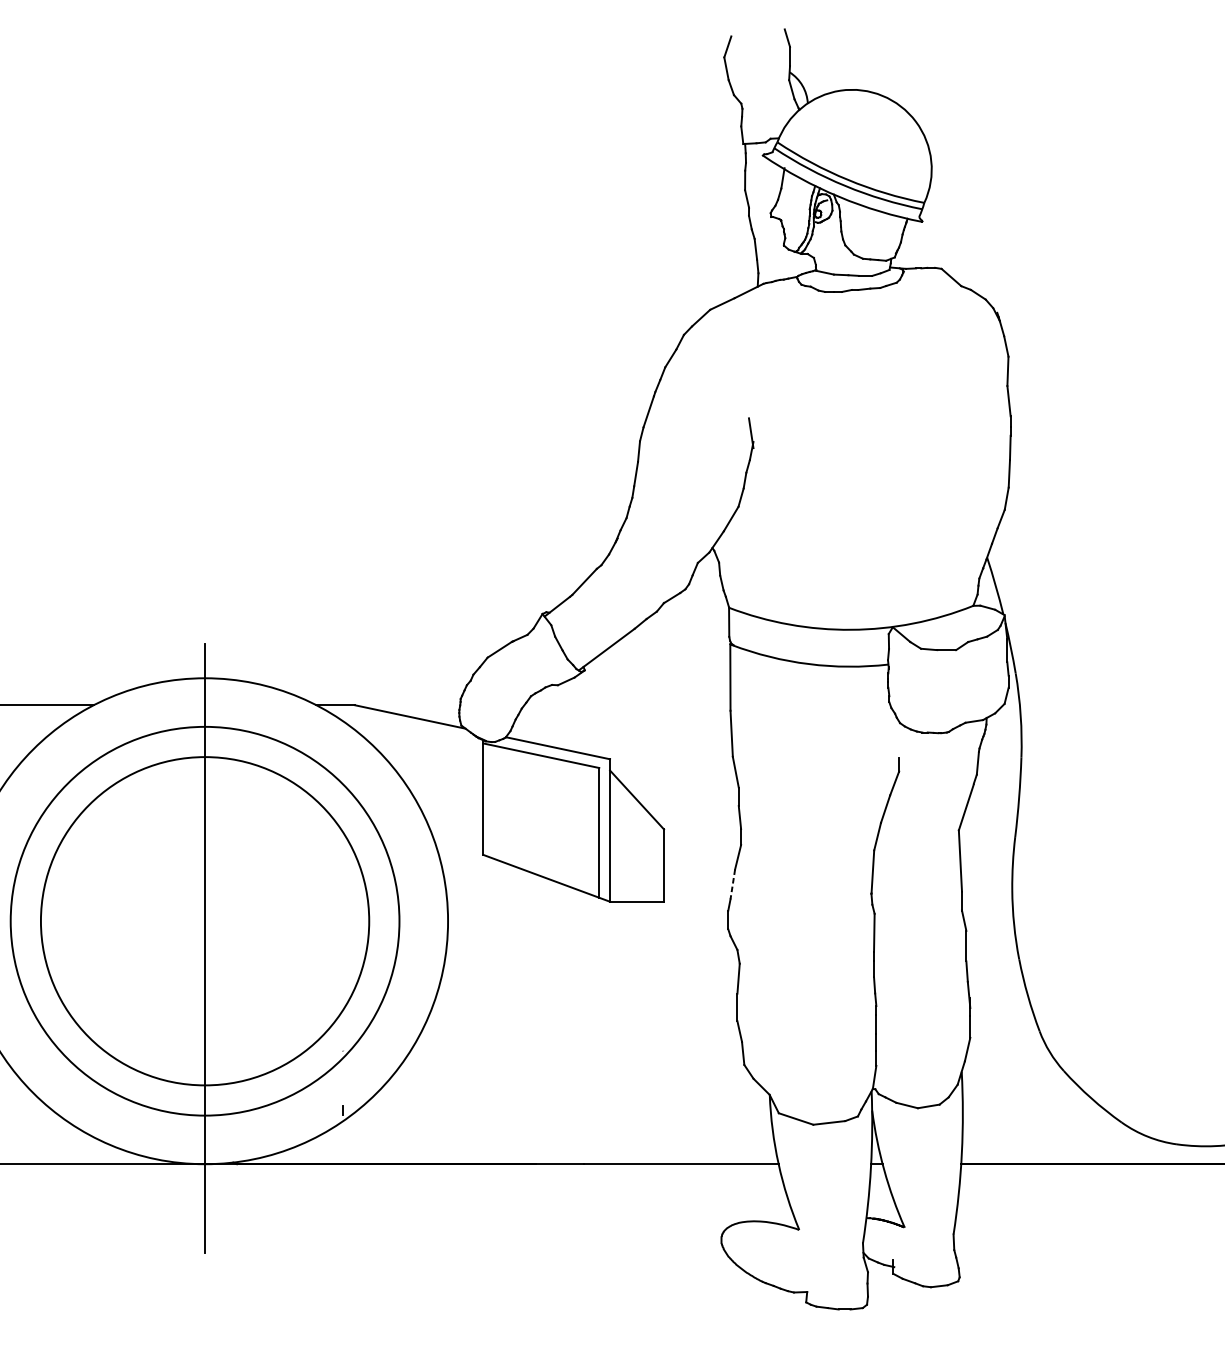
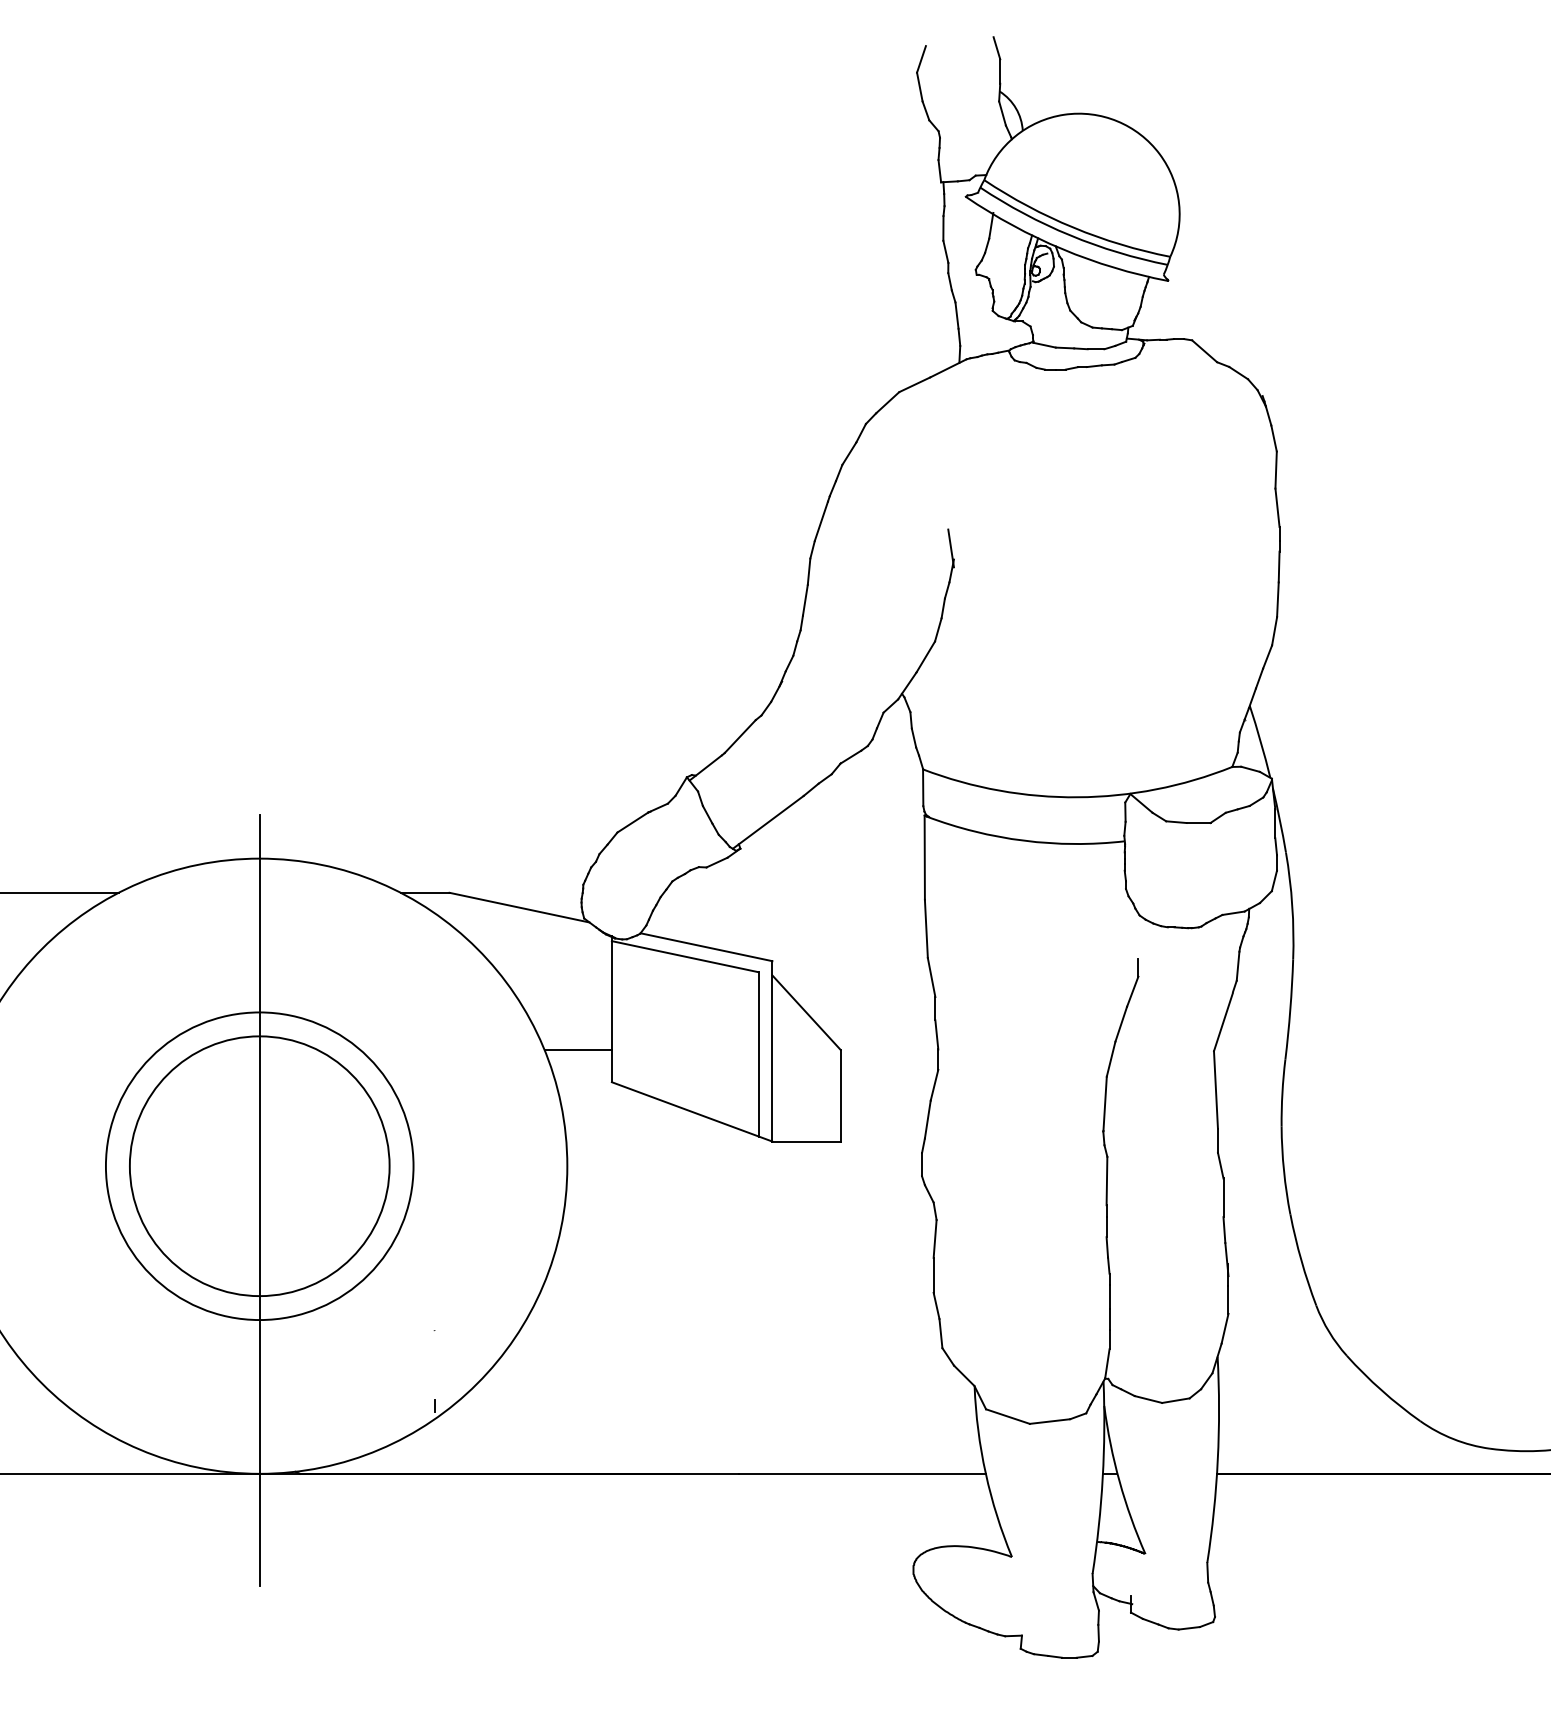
line: (456, 829) -> (577, 1050), added
line: (732, 885) -> (927, 1120), dashed -> solid
circle: (204, 921) -> (259, 1166), size x0.62
circle: (204, 921) -> (259, 1166), size x0.62

